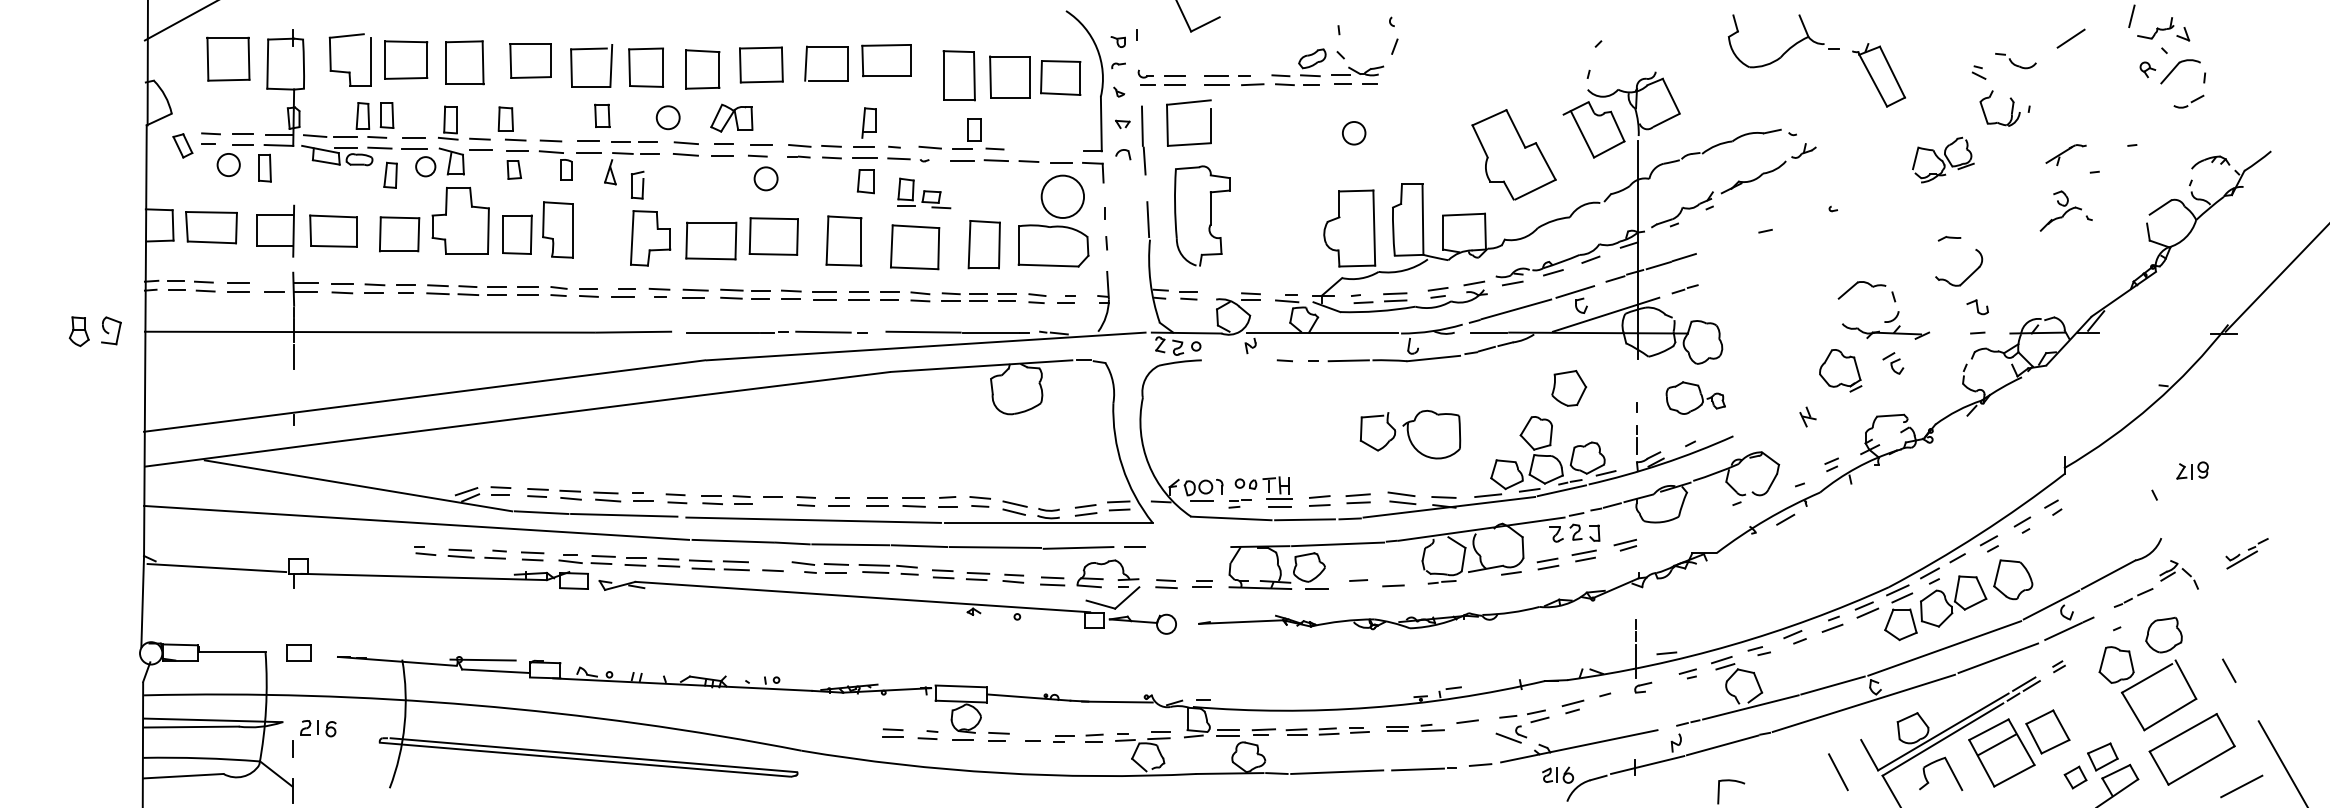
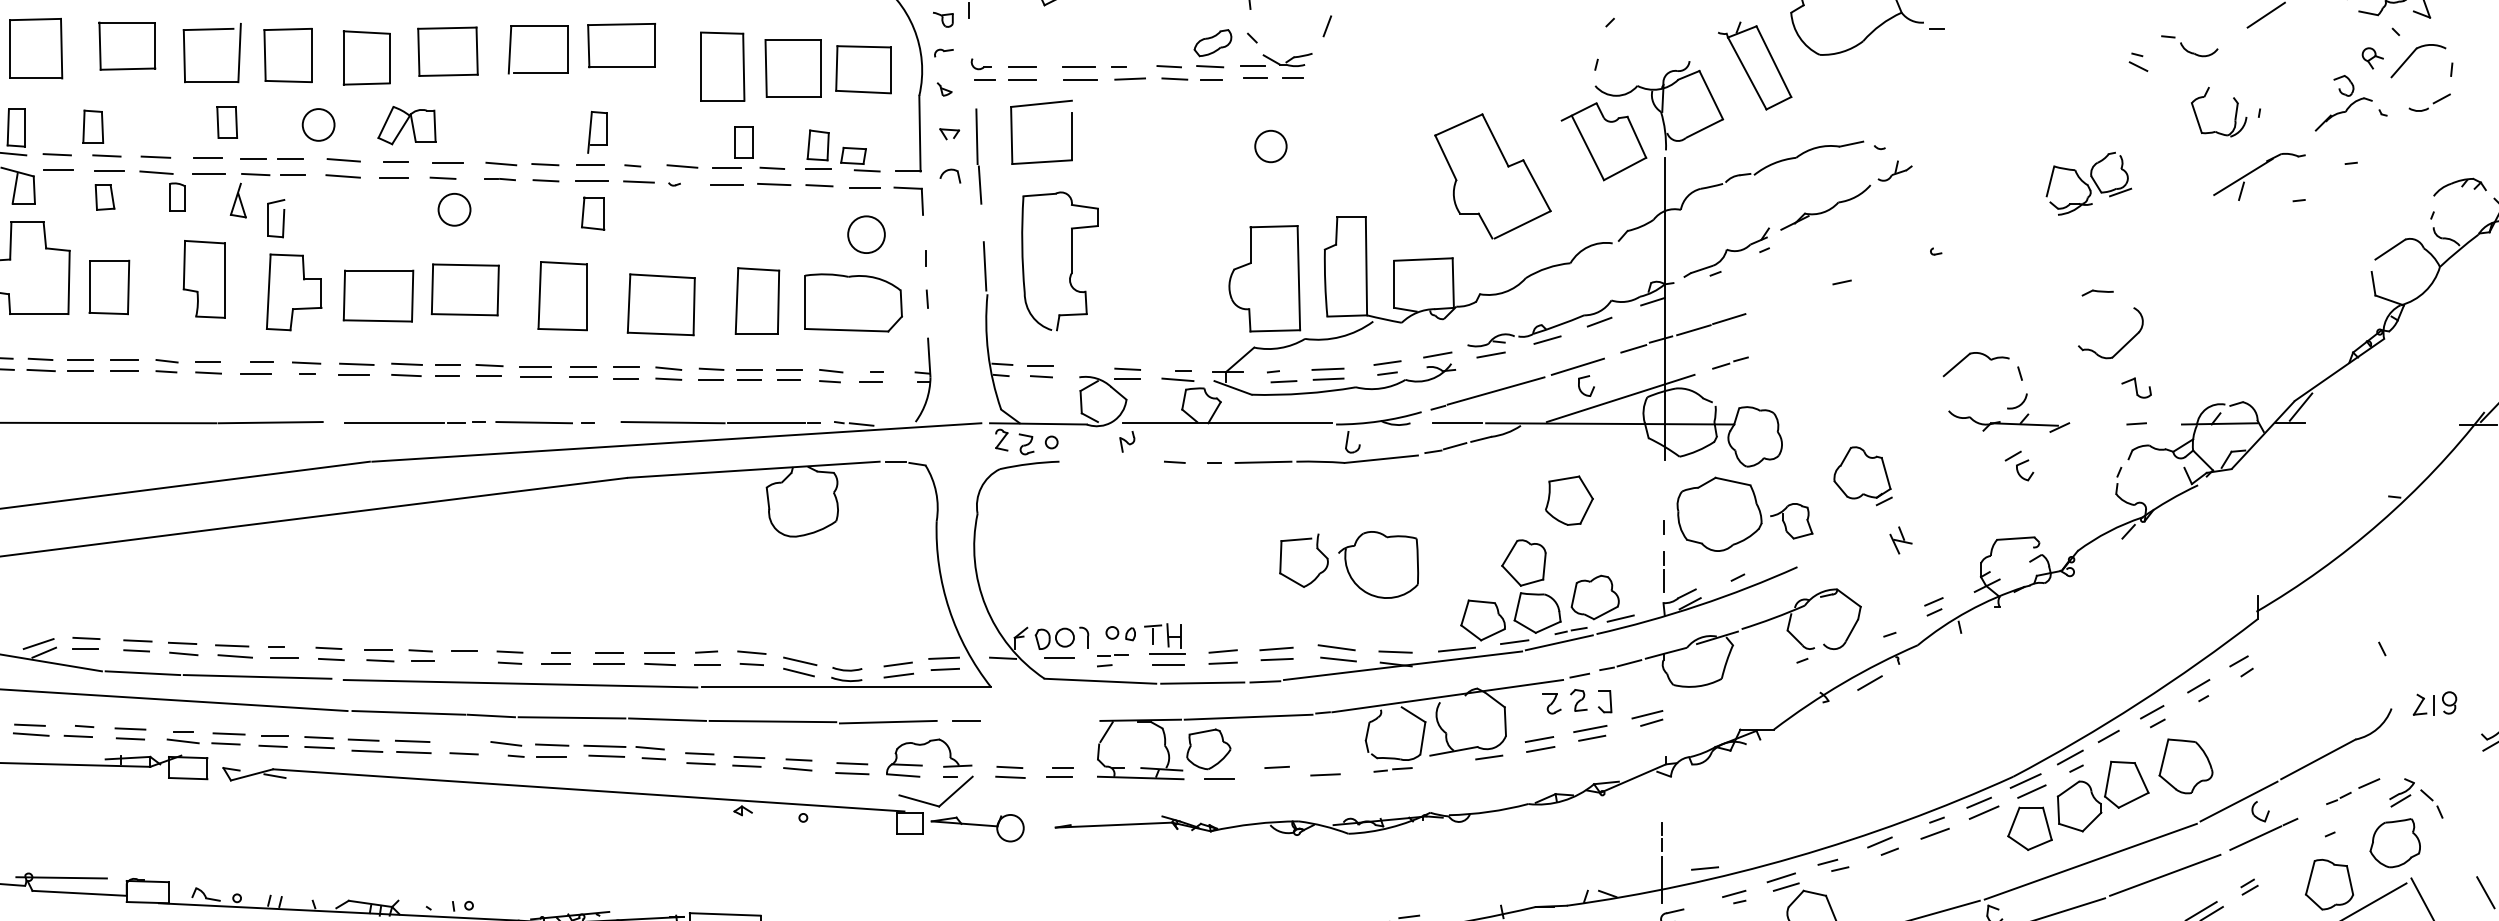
part: (1878, 75) -> (1754, 66), moved
part: (2011, 108) -> (2234, 112), moved
part: (2065, 154) -> (2258, 175), size x1.67
part: (924, 193) -> (843, 150), moved
circle: (1062, 196) -> (866, 234), size x0.62
part: (2065, 210) -> (2350, 102), moved
part: (557, 229) -> (203, 278), moved
part: (1840, 370) -> (1862, 475), moved
part: (1695, 397) -> (1744, 513), size x1.67
part: (2192, 470) -> (2434, 703), moved
part: (2178, 574) -> (2415, 797), moved

